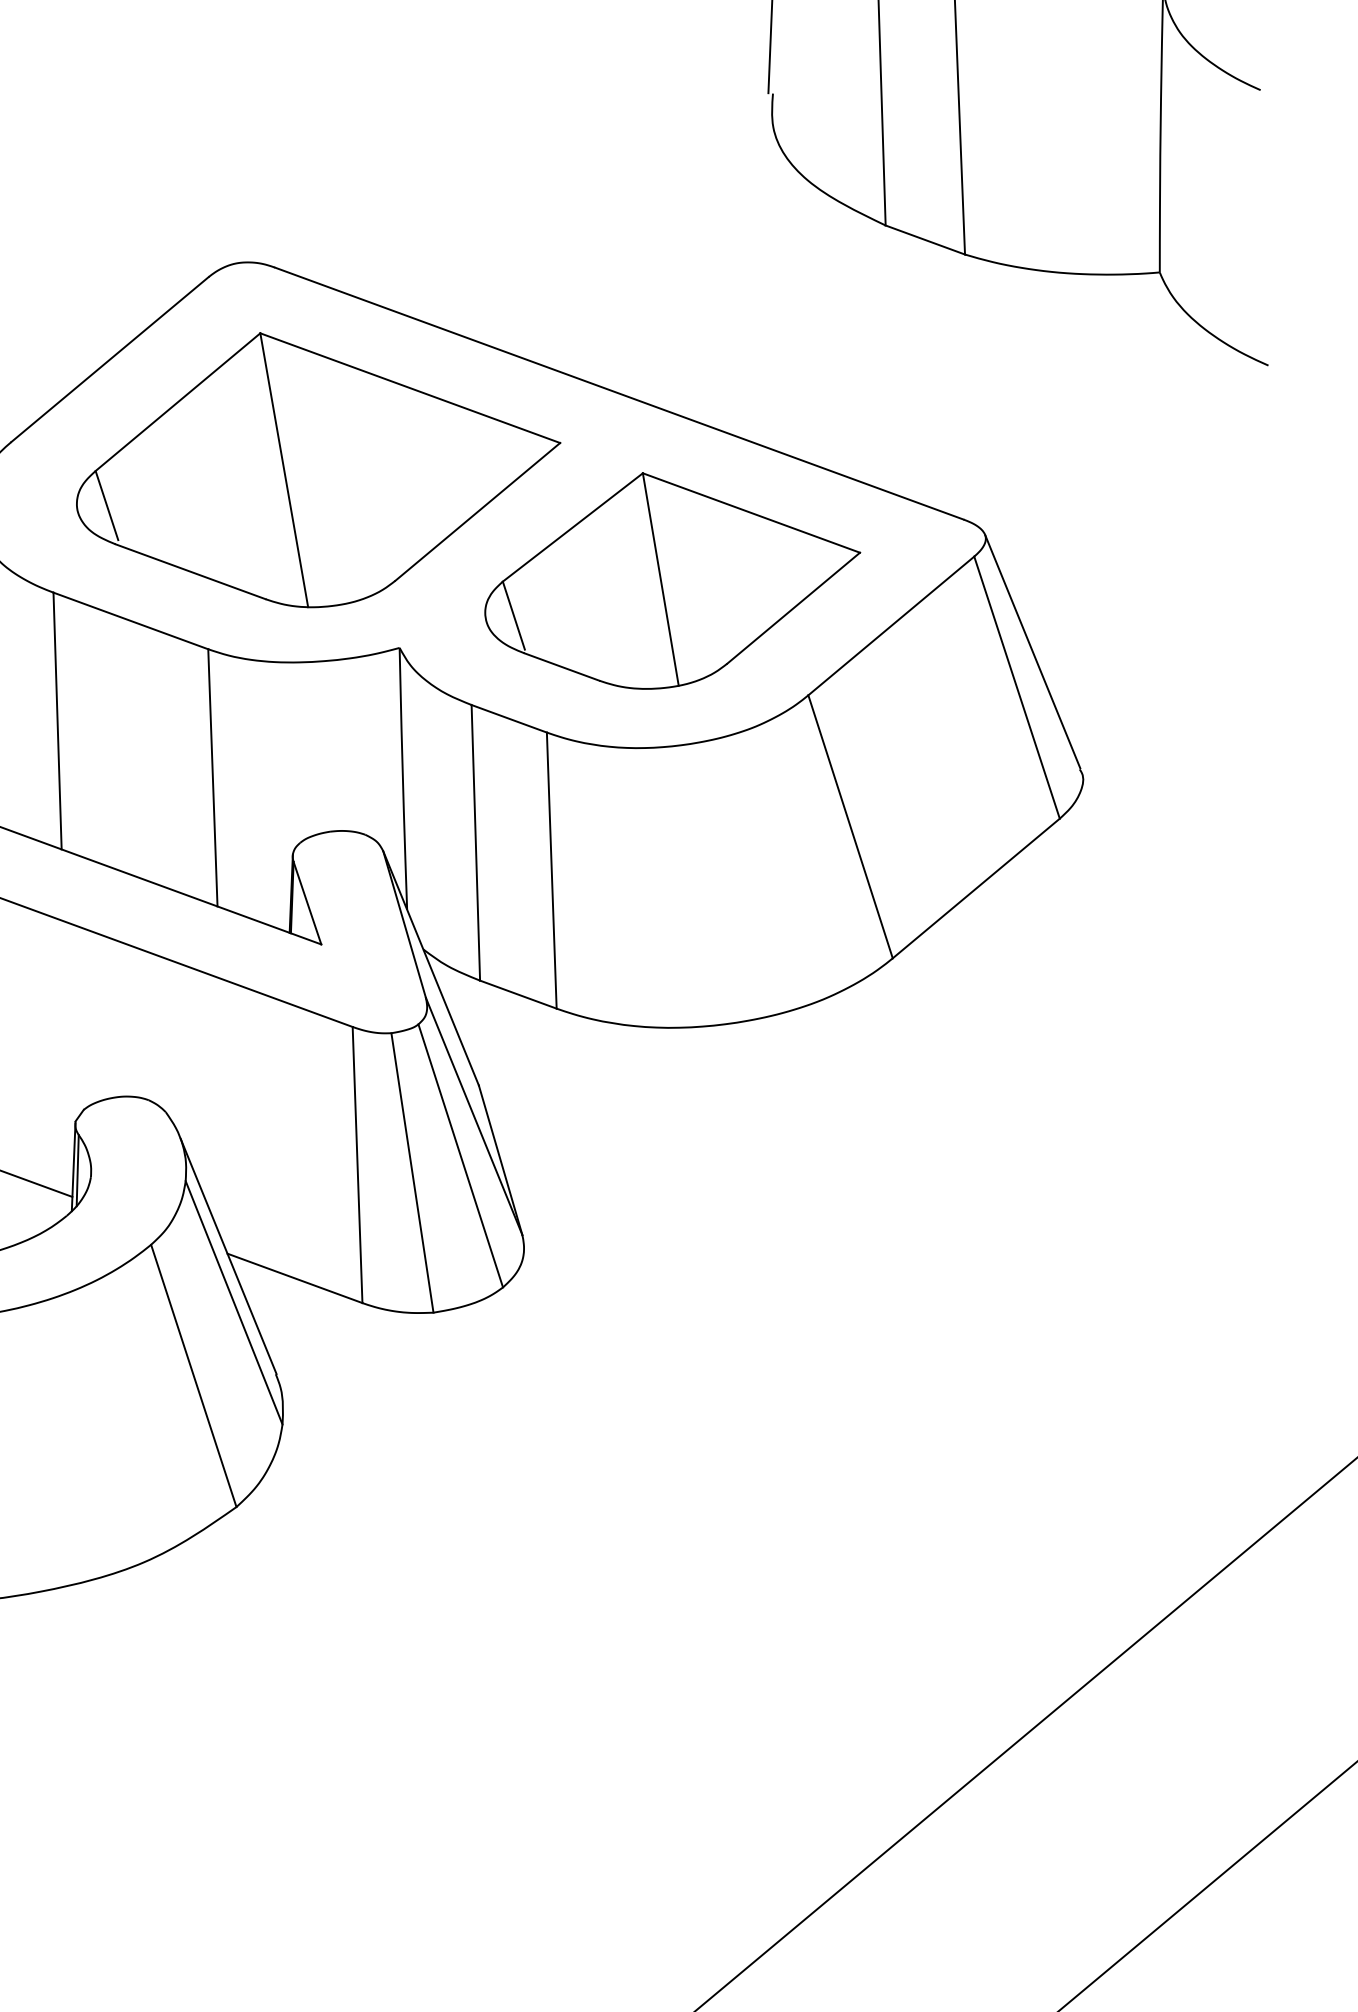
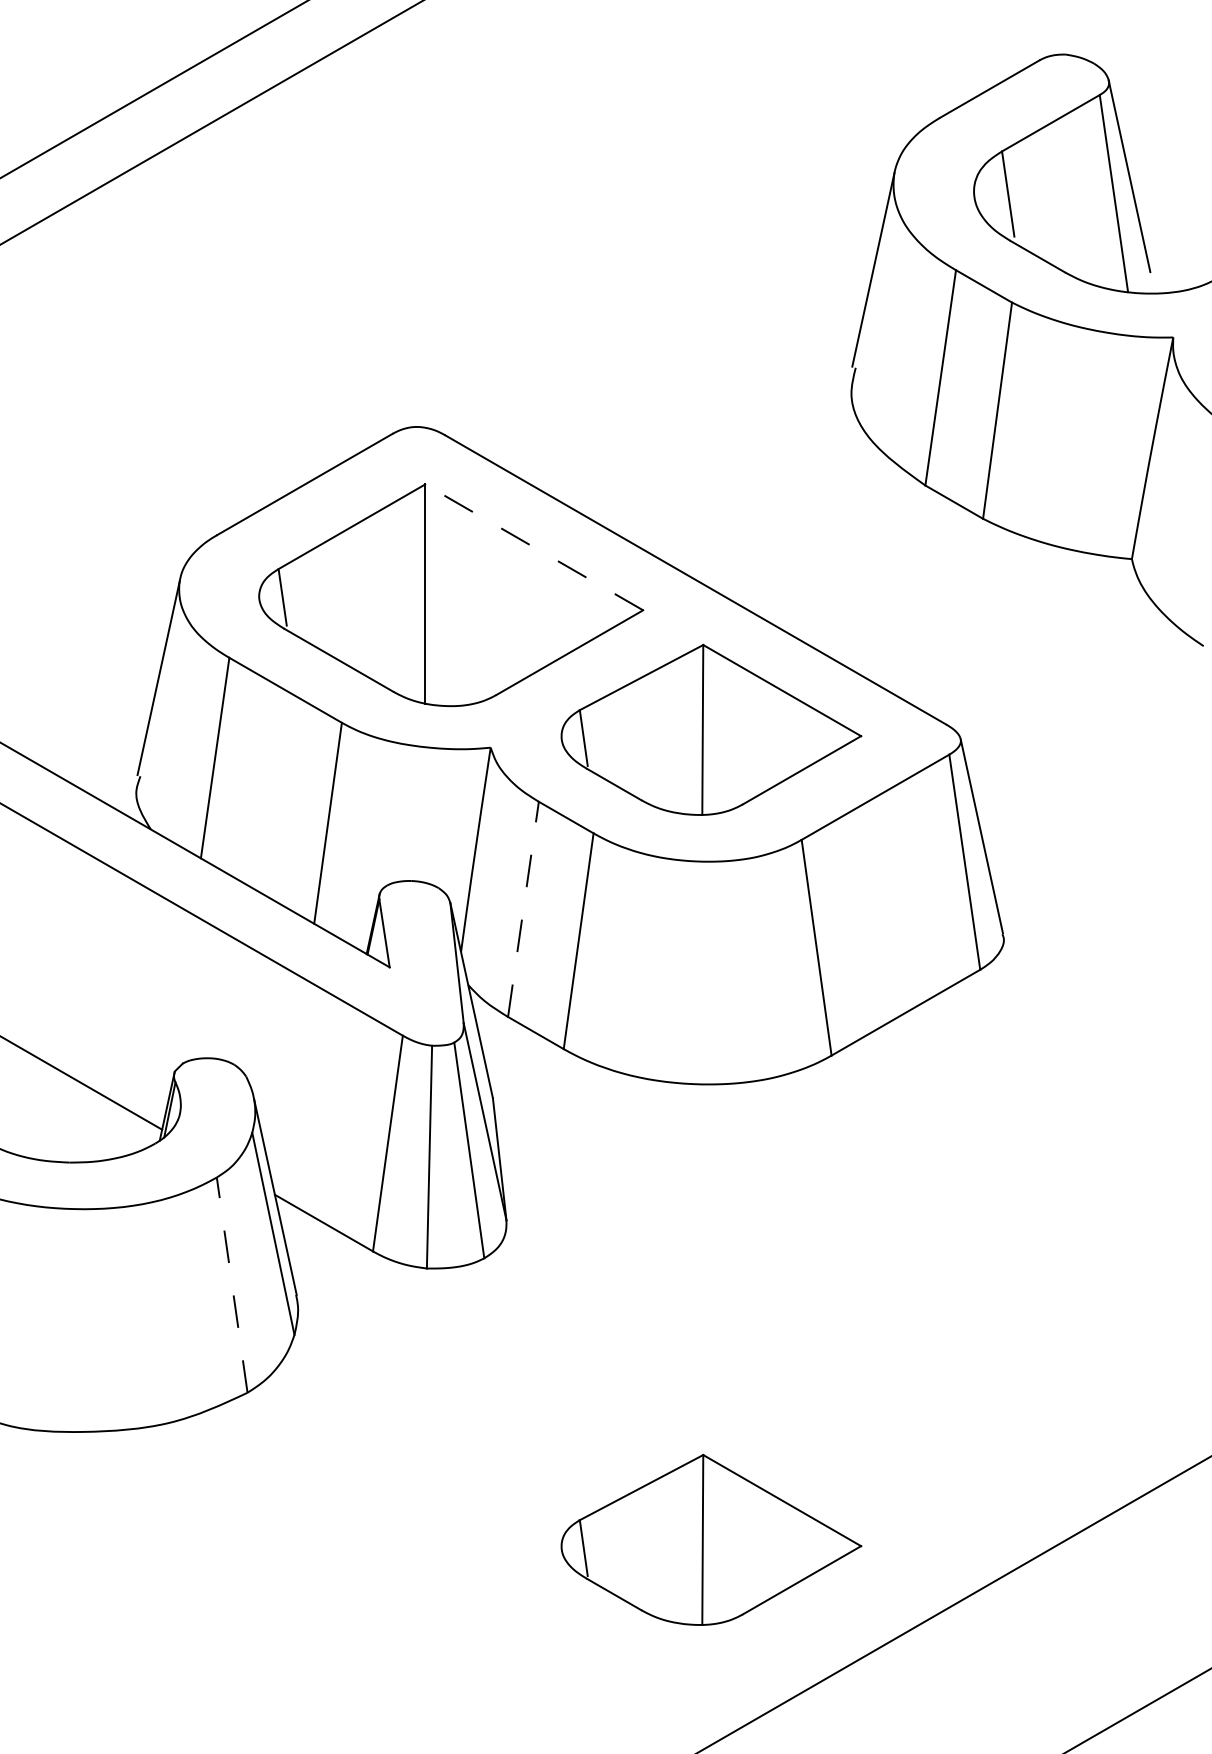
line: (410, 388) -> (534, 547), solid -> dashed
line: (475, 842) -> (523, 909), solid -> dashed
line: (194, 1376) -> (232, 1285), solid -> dashed
part: (848, 1589) -> (711, 1539), added

